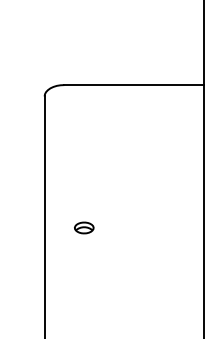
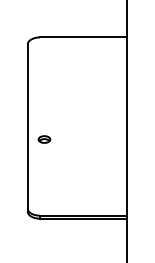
part: (84, 227) -> (44, 139), moved

